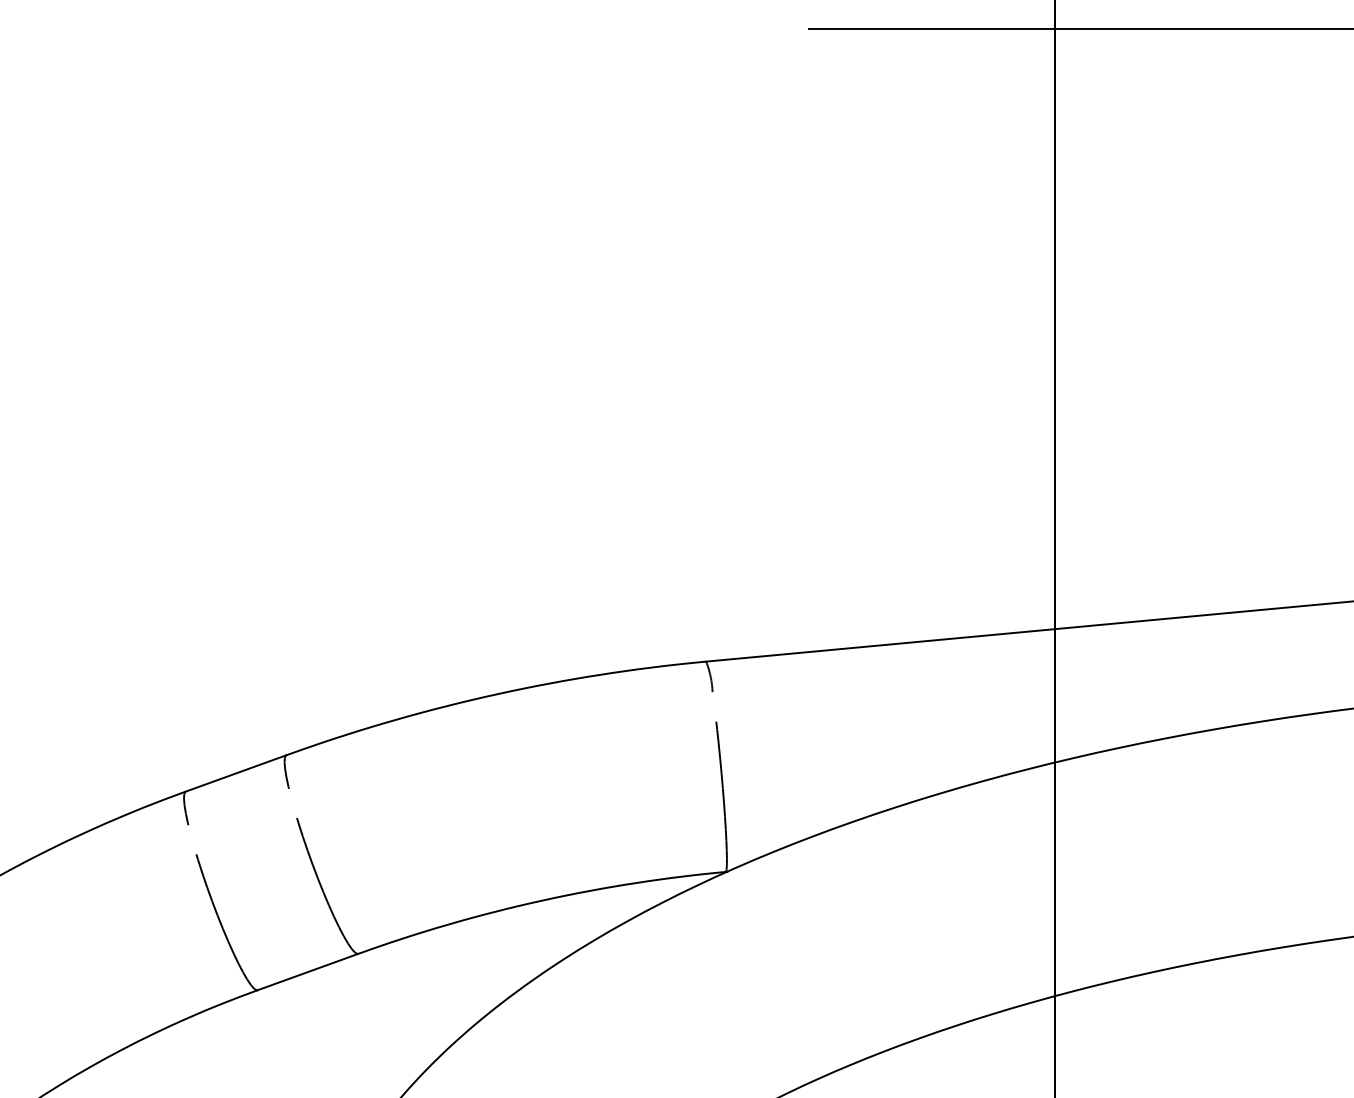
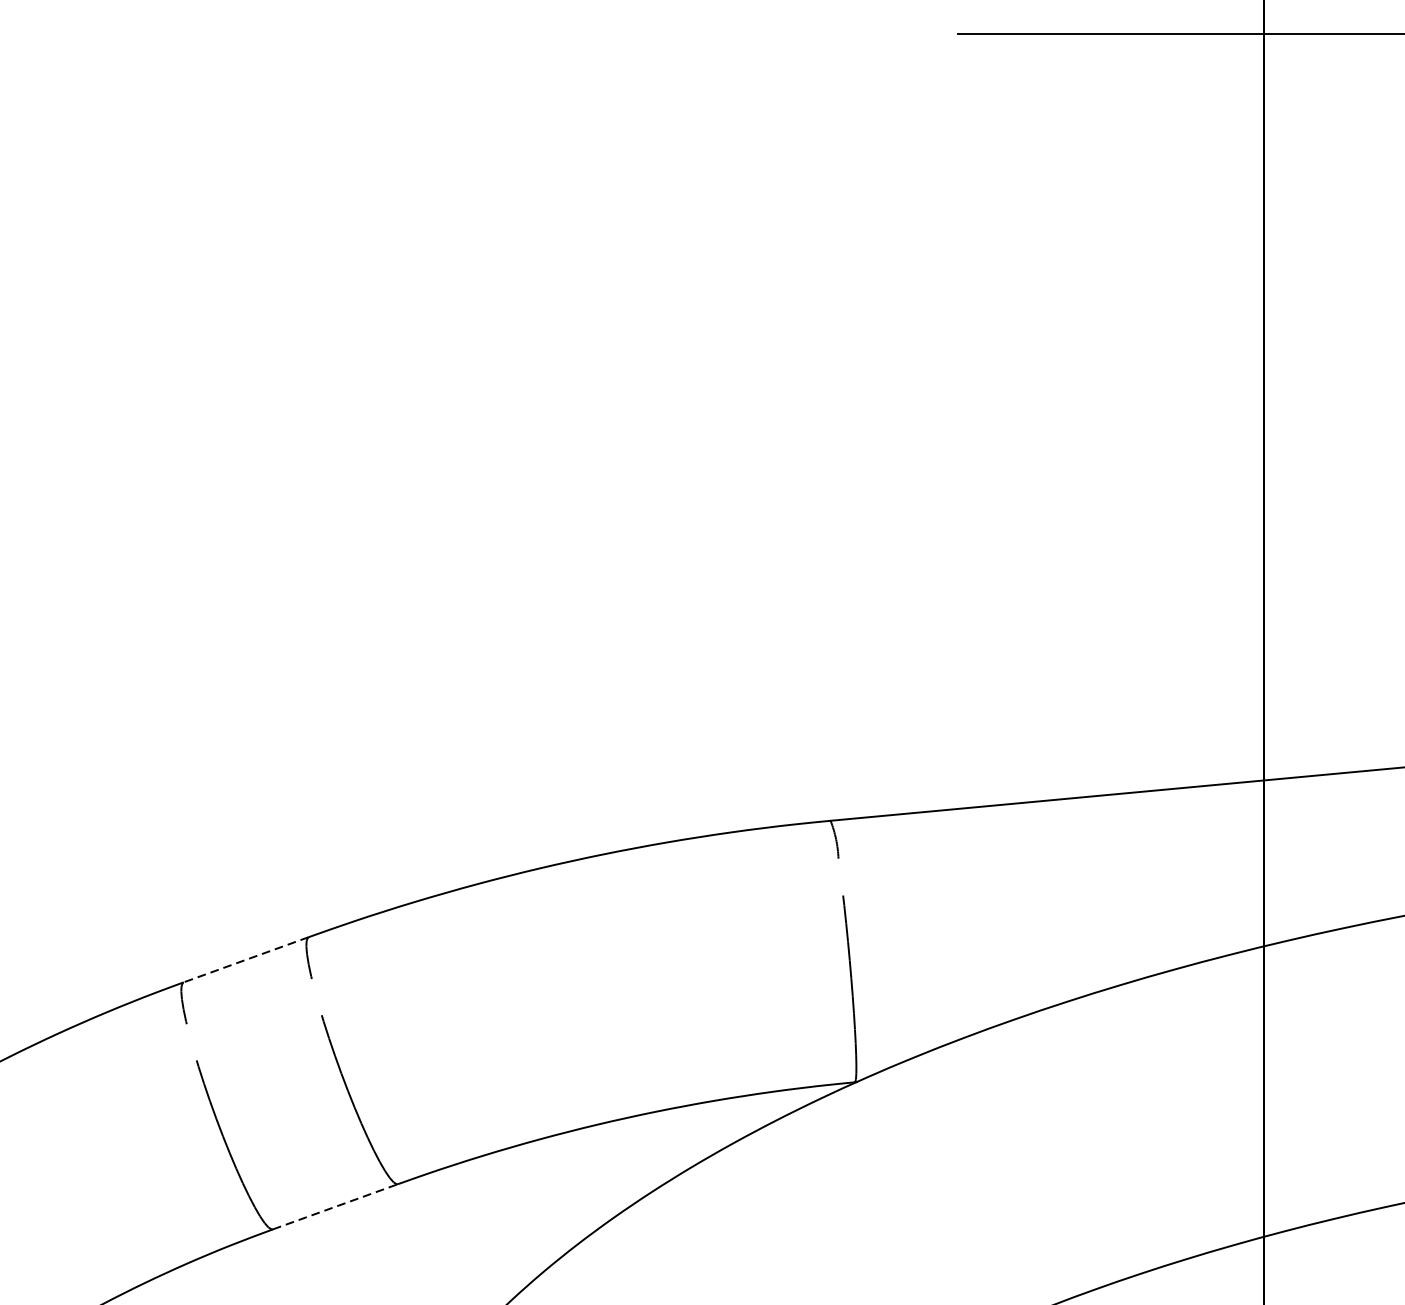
line: (235, 773) -> (245, 959), solid -> dashed
line: (308, 971) -> (336, 1206), solid -> dashed

